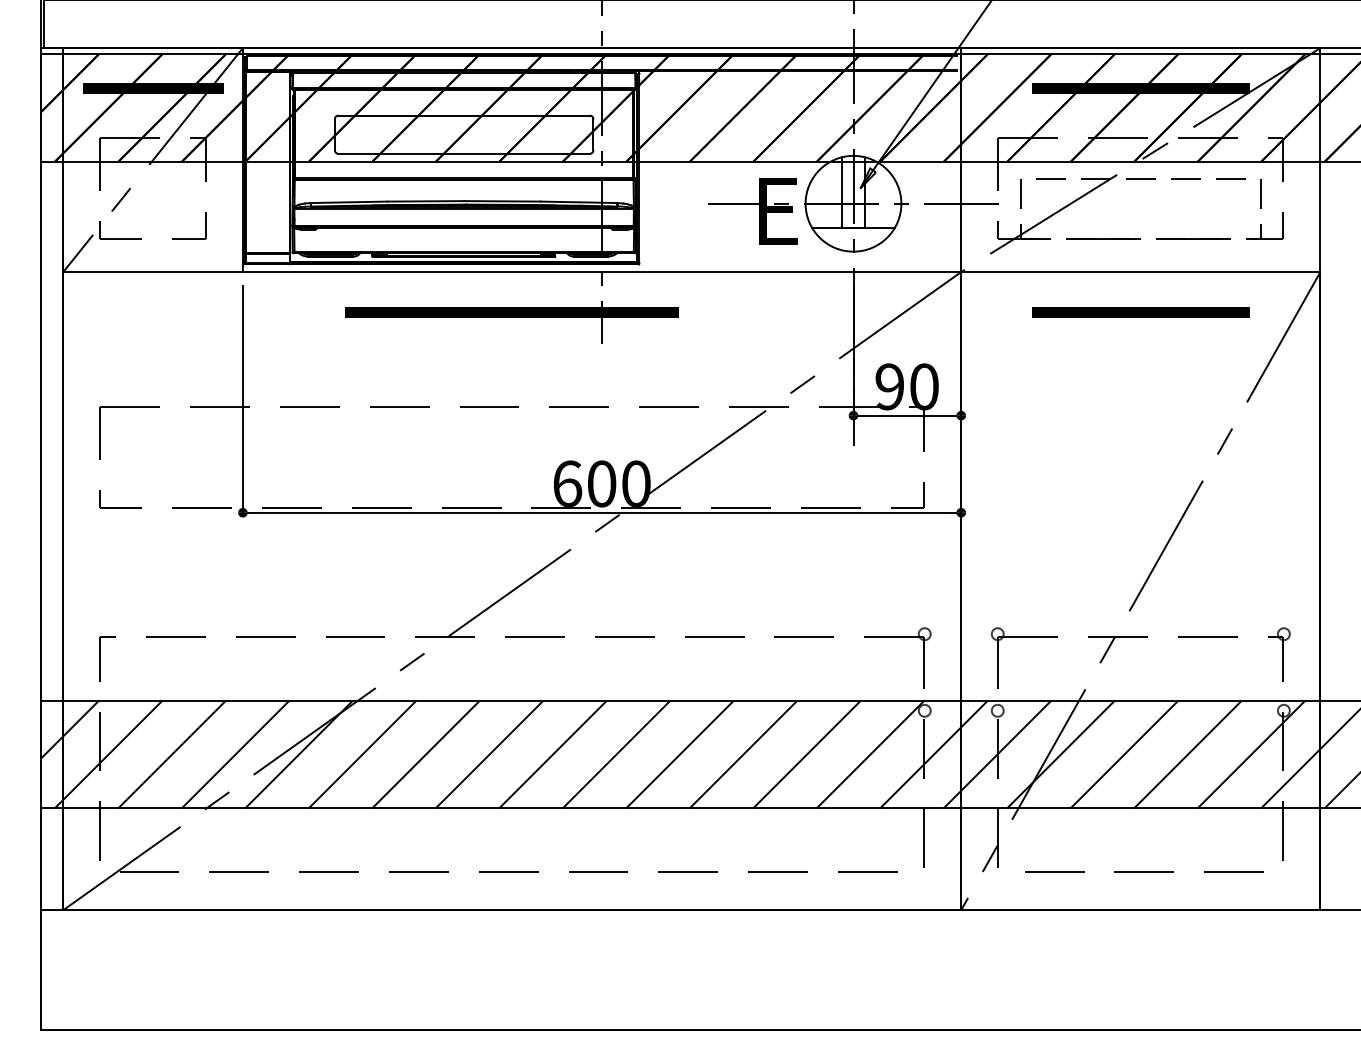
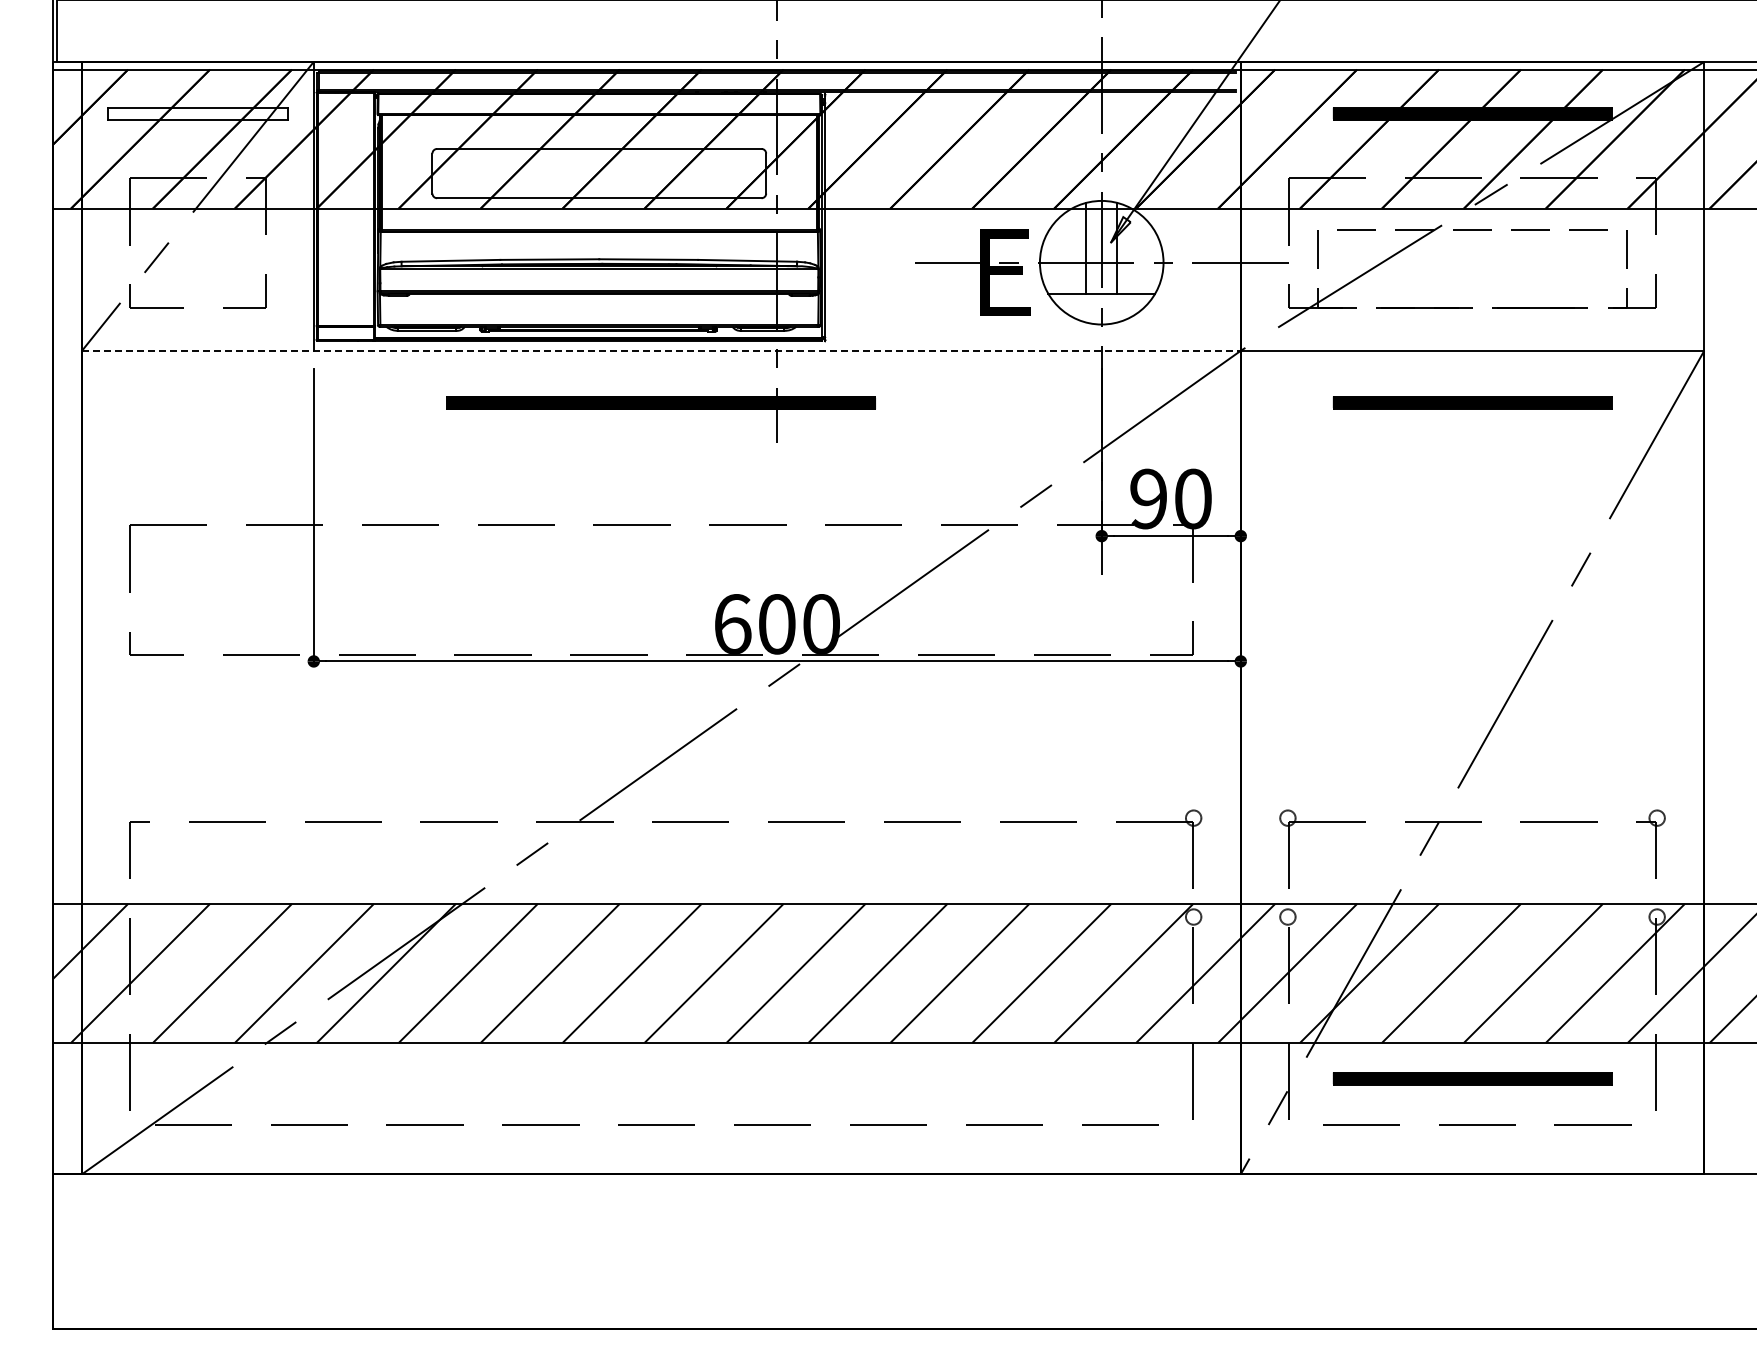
hatch: (152, 88) -> (197, 113), removed
line: (512, 271) -> (661, 350), solid -> dashed
part: (1140, 835) -> (1472, 1078), added

